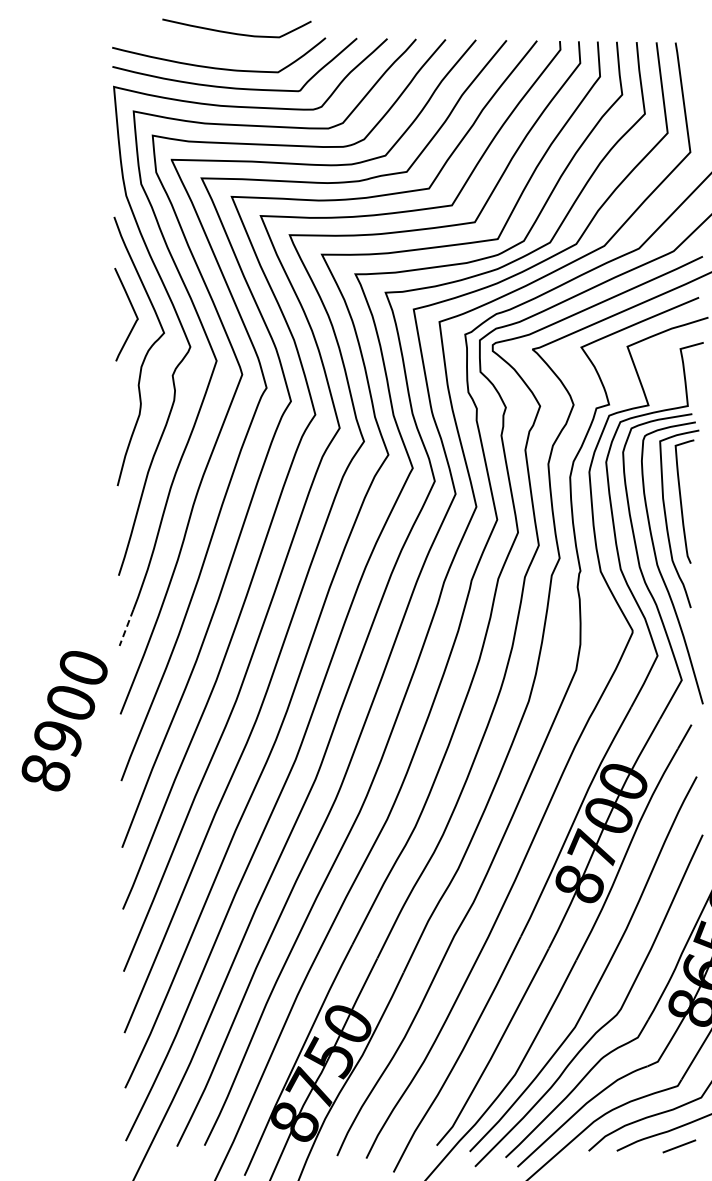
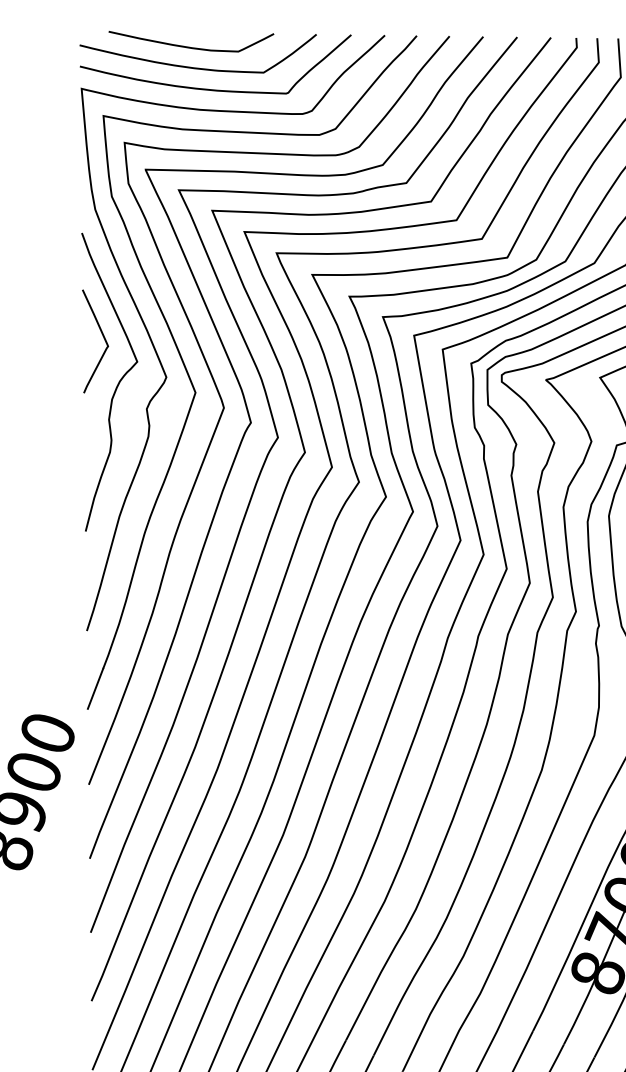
curve: (234, 32) -> (188, 46), moved
line: (126, 628) -> (95, 689), dashed -> solid

